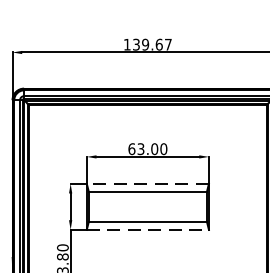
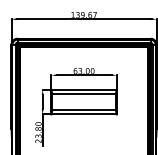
line: (148, 183) -> (84, 89), dashed -> solid
line: (148, 230) -> (84, 114), dashed -> solid

